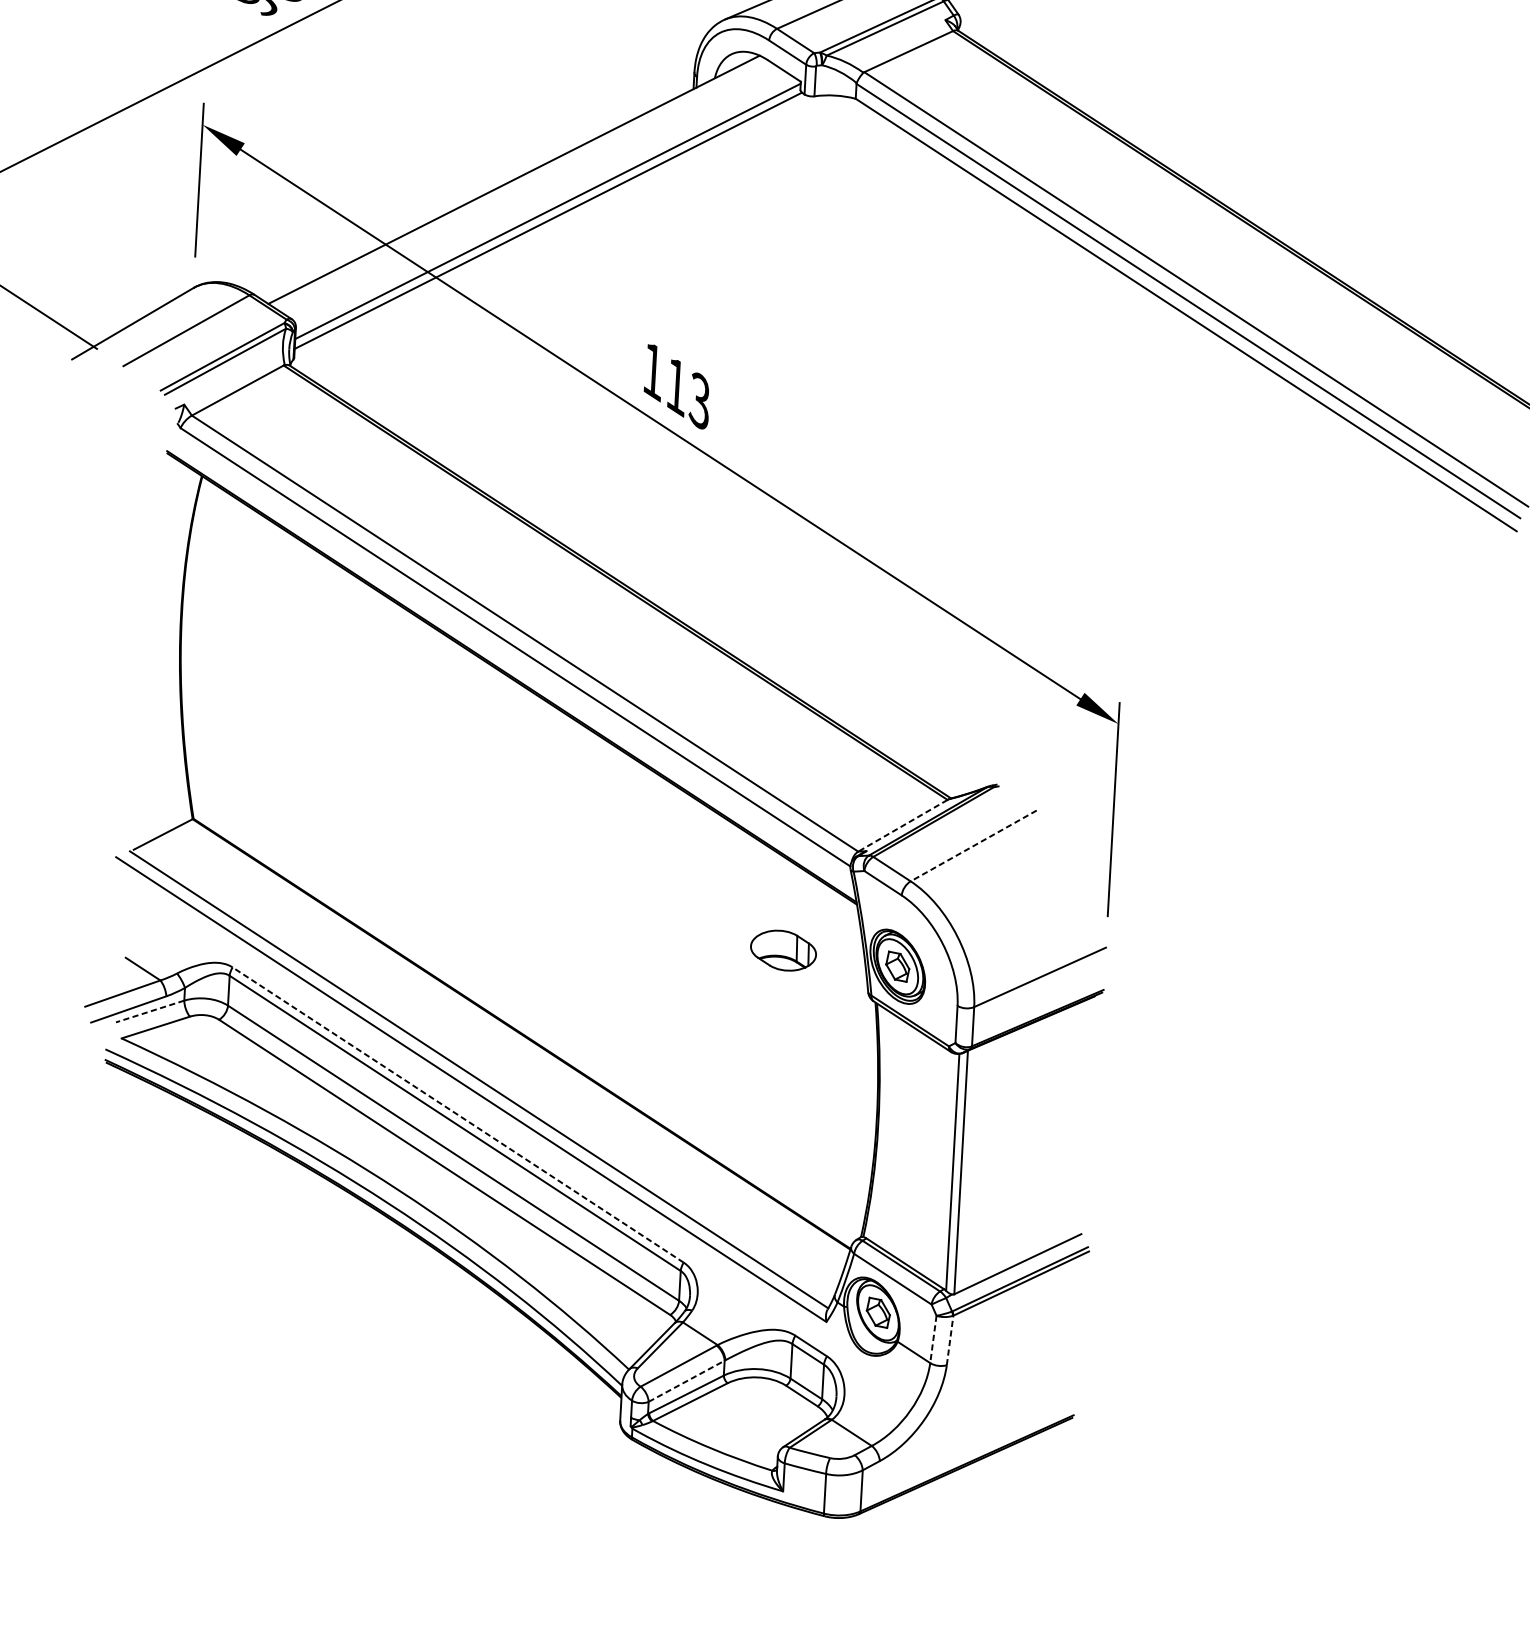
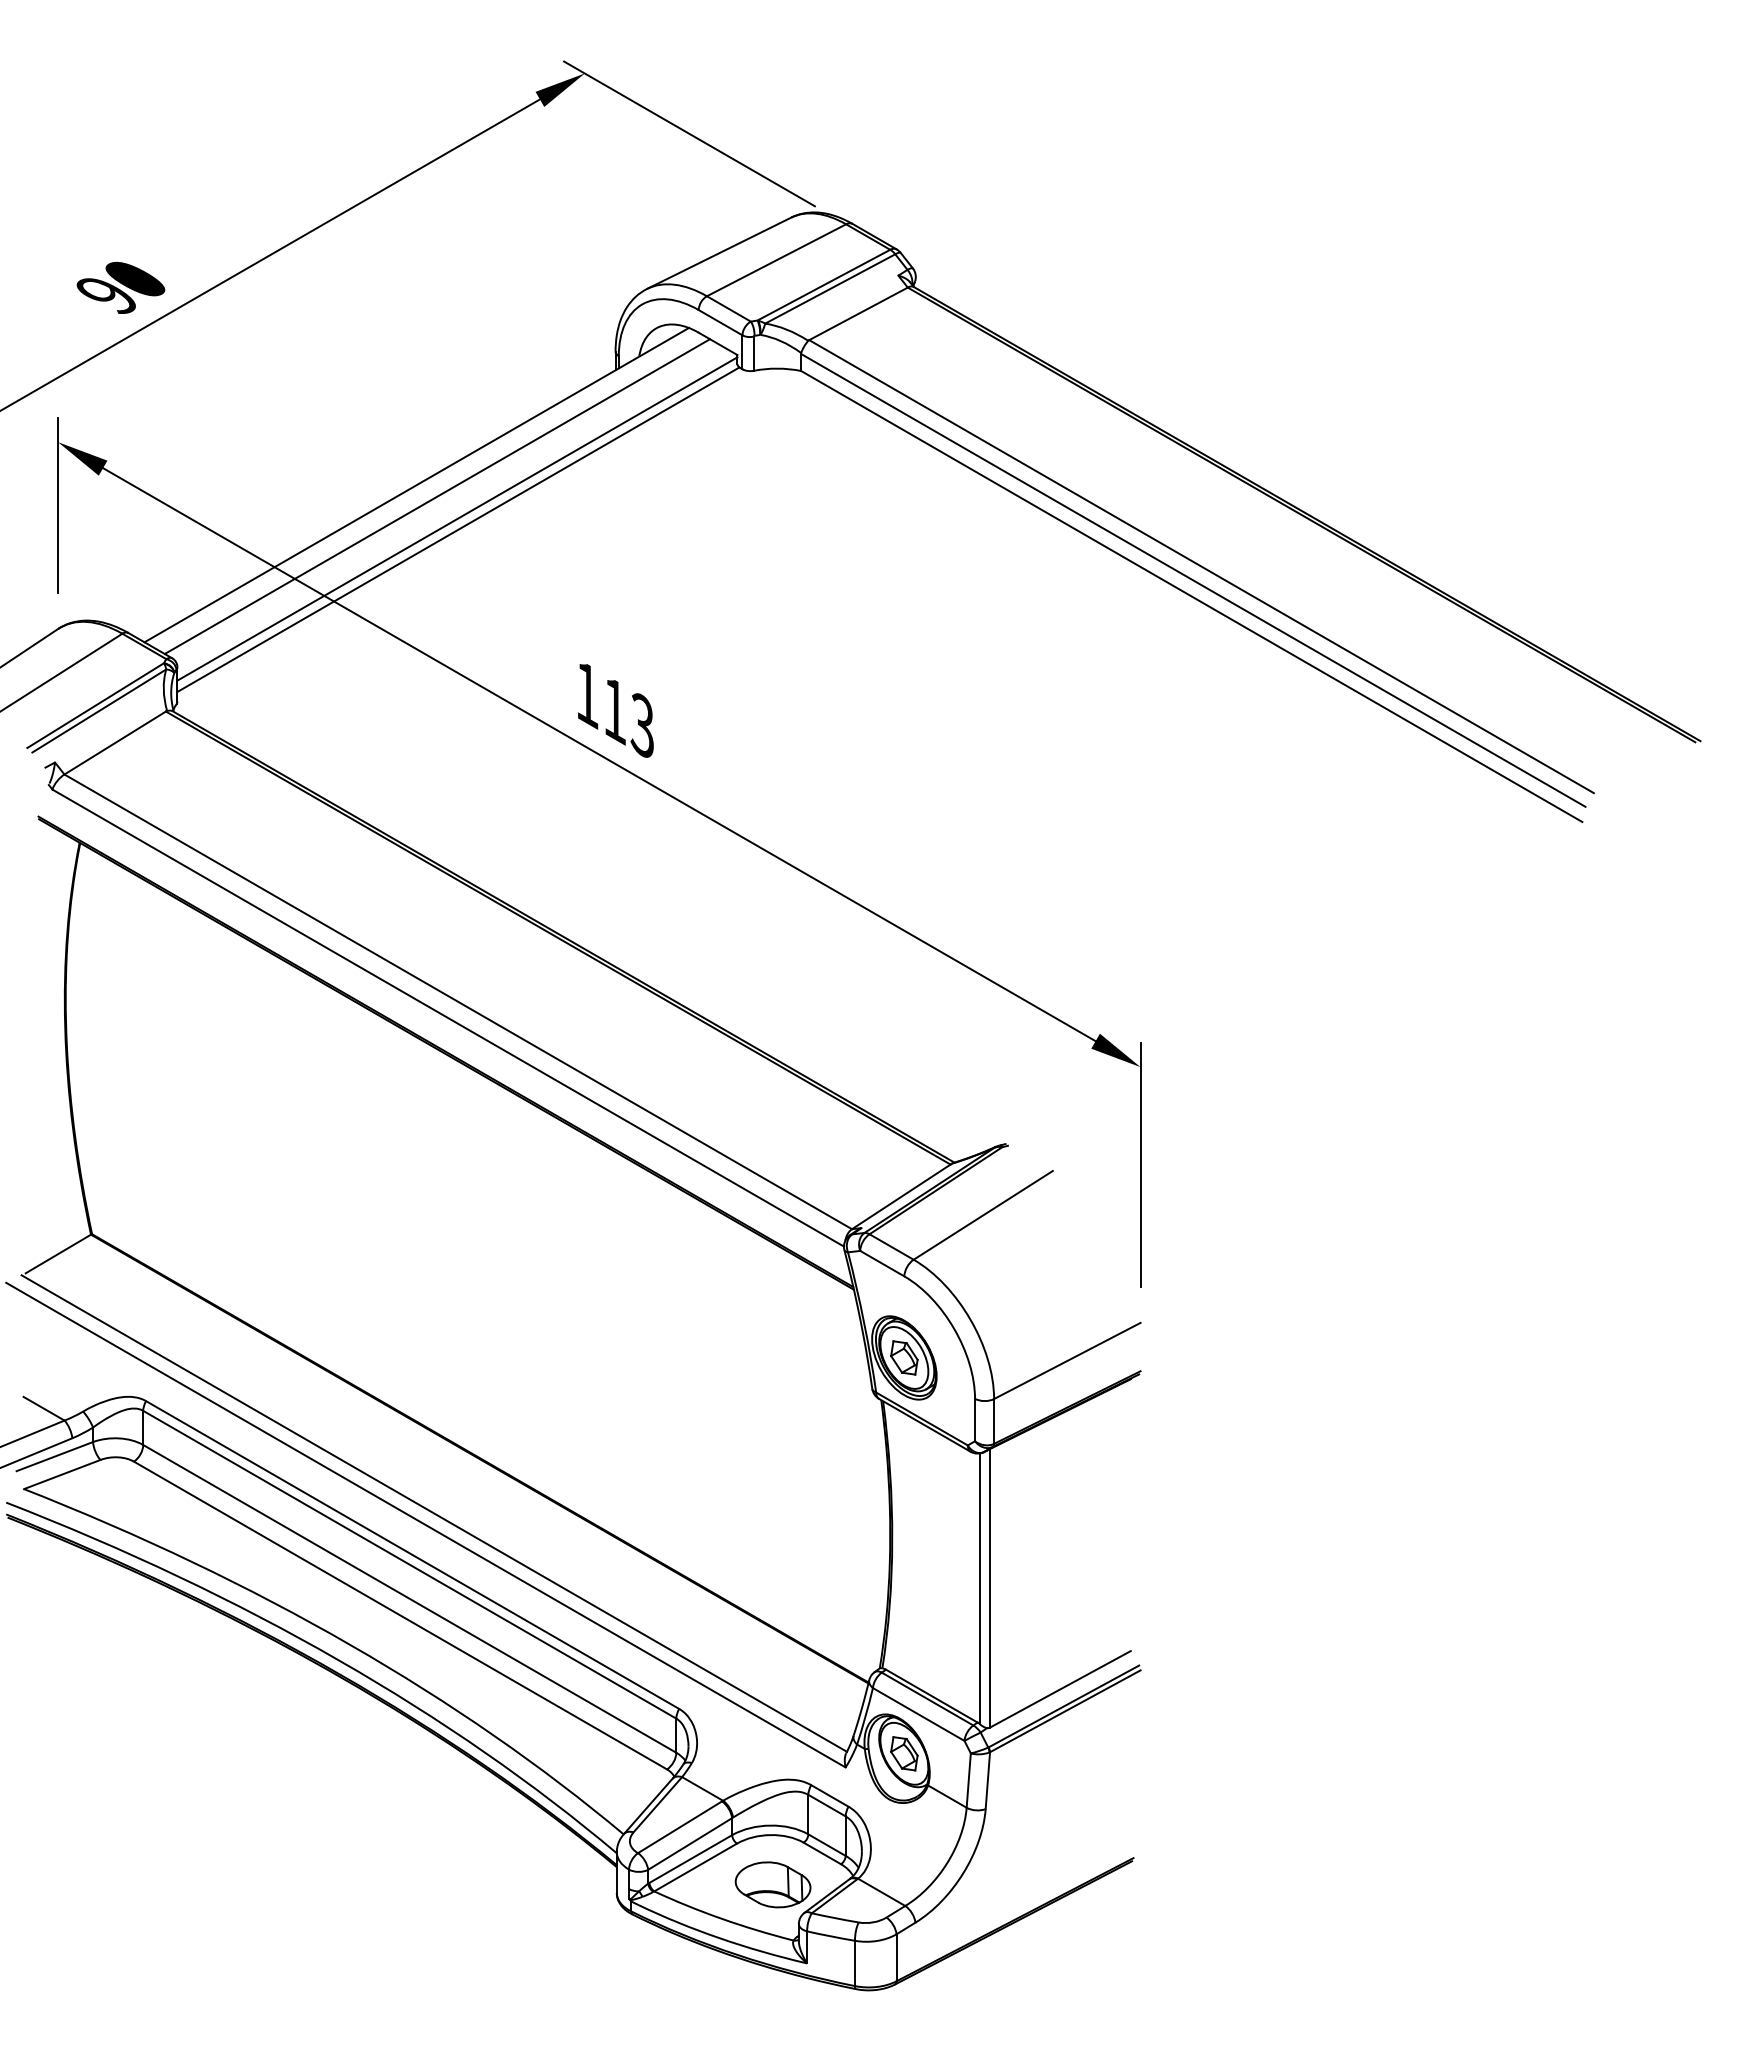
line: (531, 190) -> (437, 496), added
line: (903, 825) -> (901, 1196), dashed -> solid
line: (973, 846) -> (983, 1215), dashed -> solid
part: (783, 950) -> (772, 1884), moved
line: (149, 1011) -> (54, 1456), dashed -> solid
line: (458, 1115) -> (412, 1555), dashed -> solid
line: (933, 1340) -> (968, 1781), dashed -> solid
line: (949, 1340) -> (987, 1780), dashed -> solid
line: (687, 1380) -> (690, 1843), dashed -> solid

